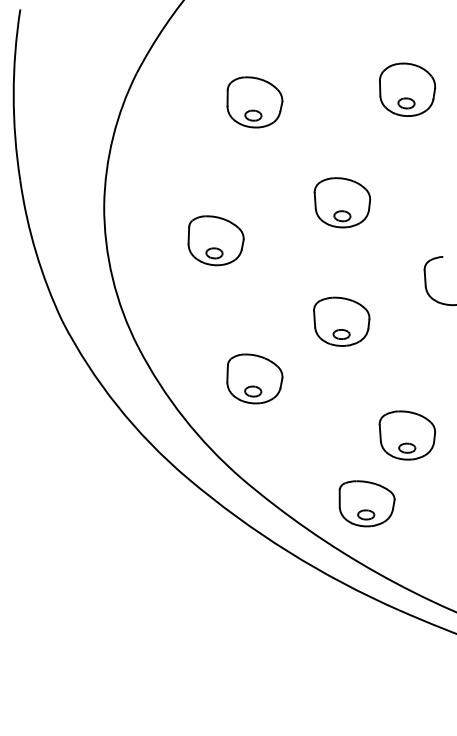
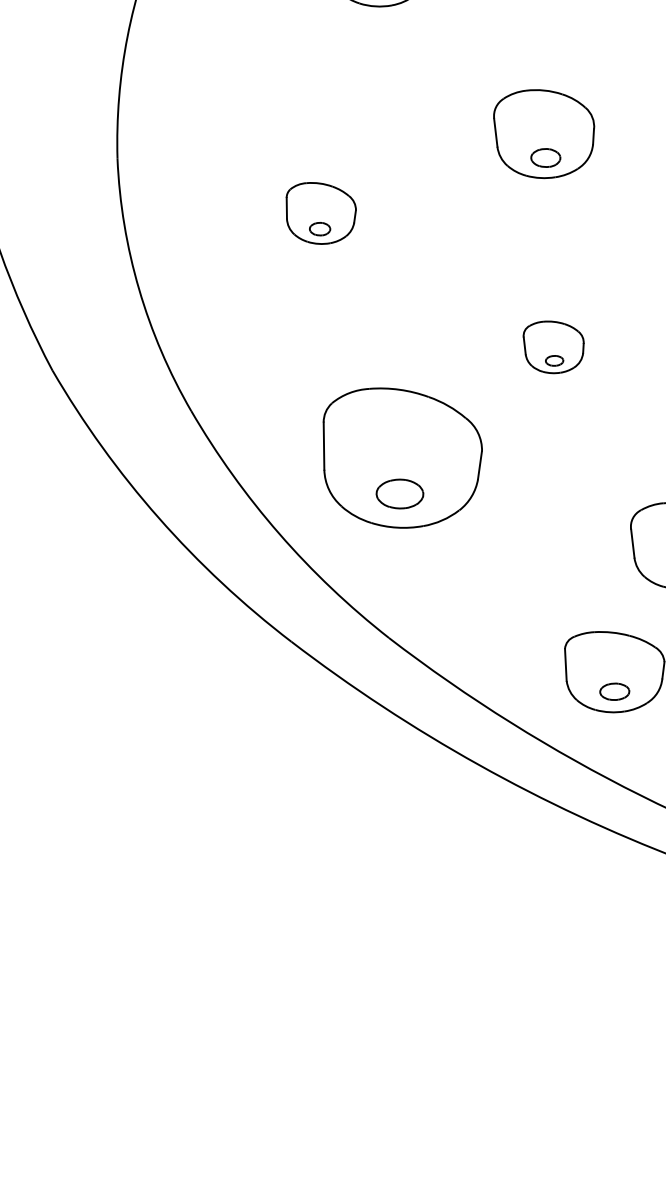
part: (215, 240) -> (320, 212), size x0.7
part: (341, 321) -> (553, 346), size x0.6
part: (254, 378) -> (402, 456), size x1.6

